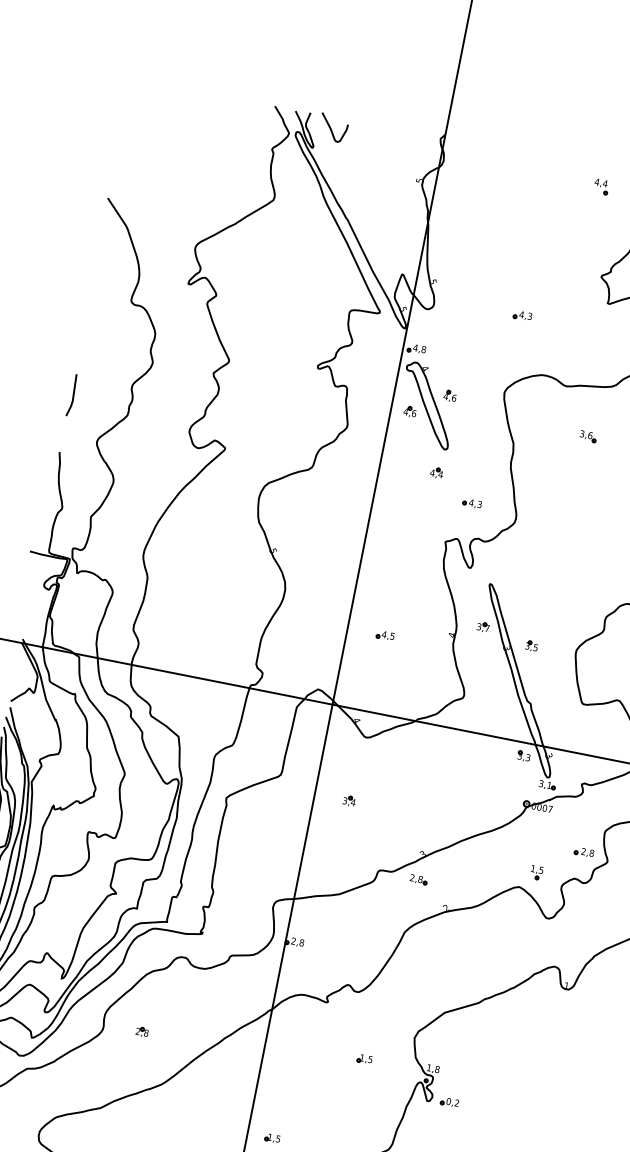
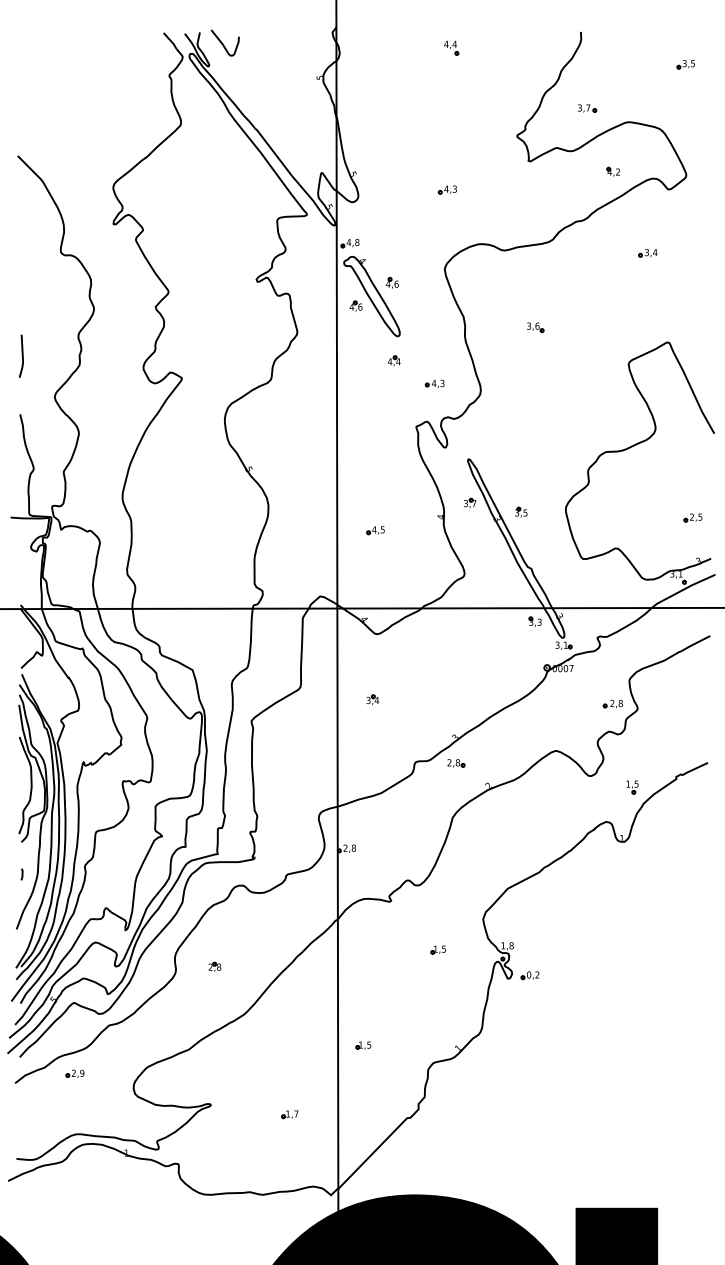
part: (601, 186) -> (451, 47), moved
part: (588, 436) -> (535, 327), moved
part: (536, 872) -> (632, 787), moved

